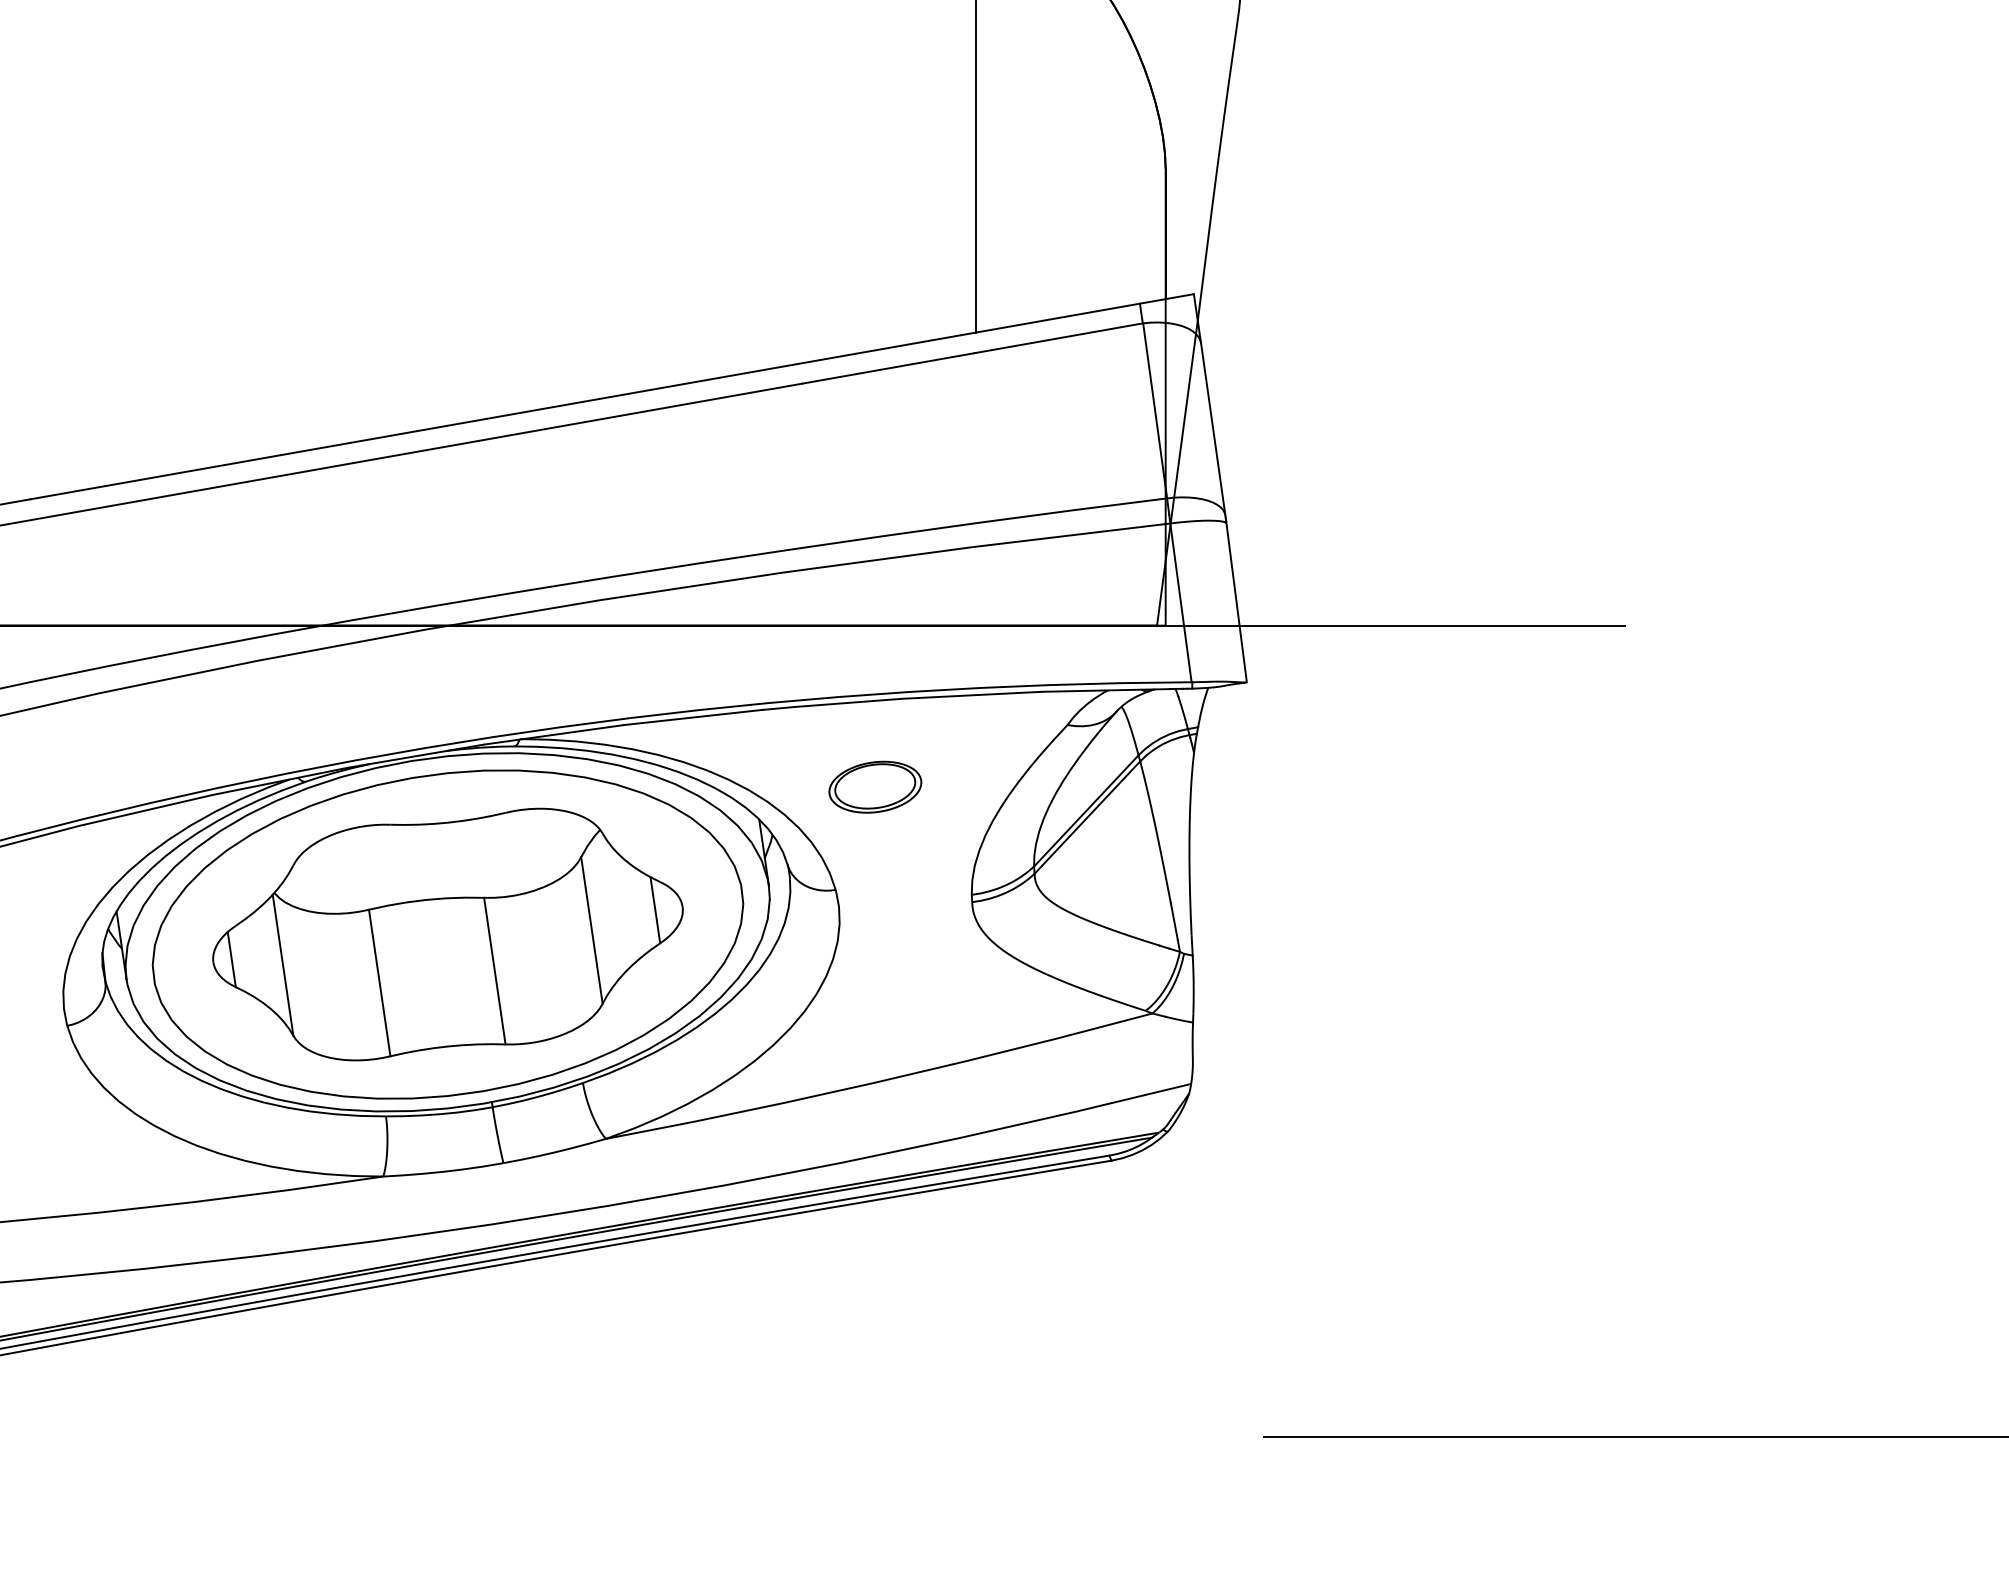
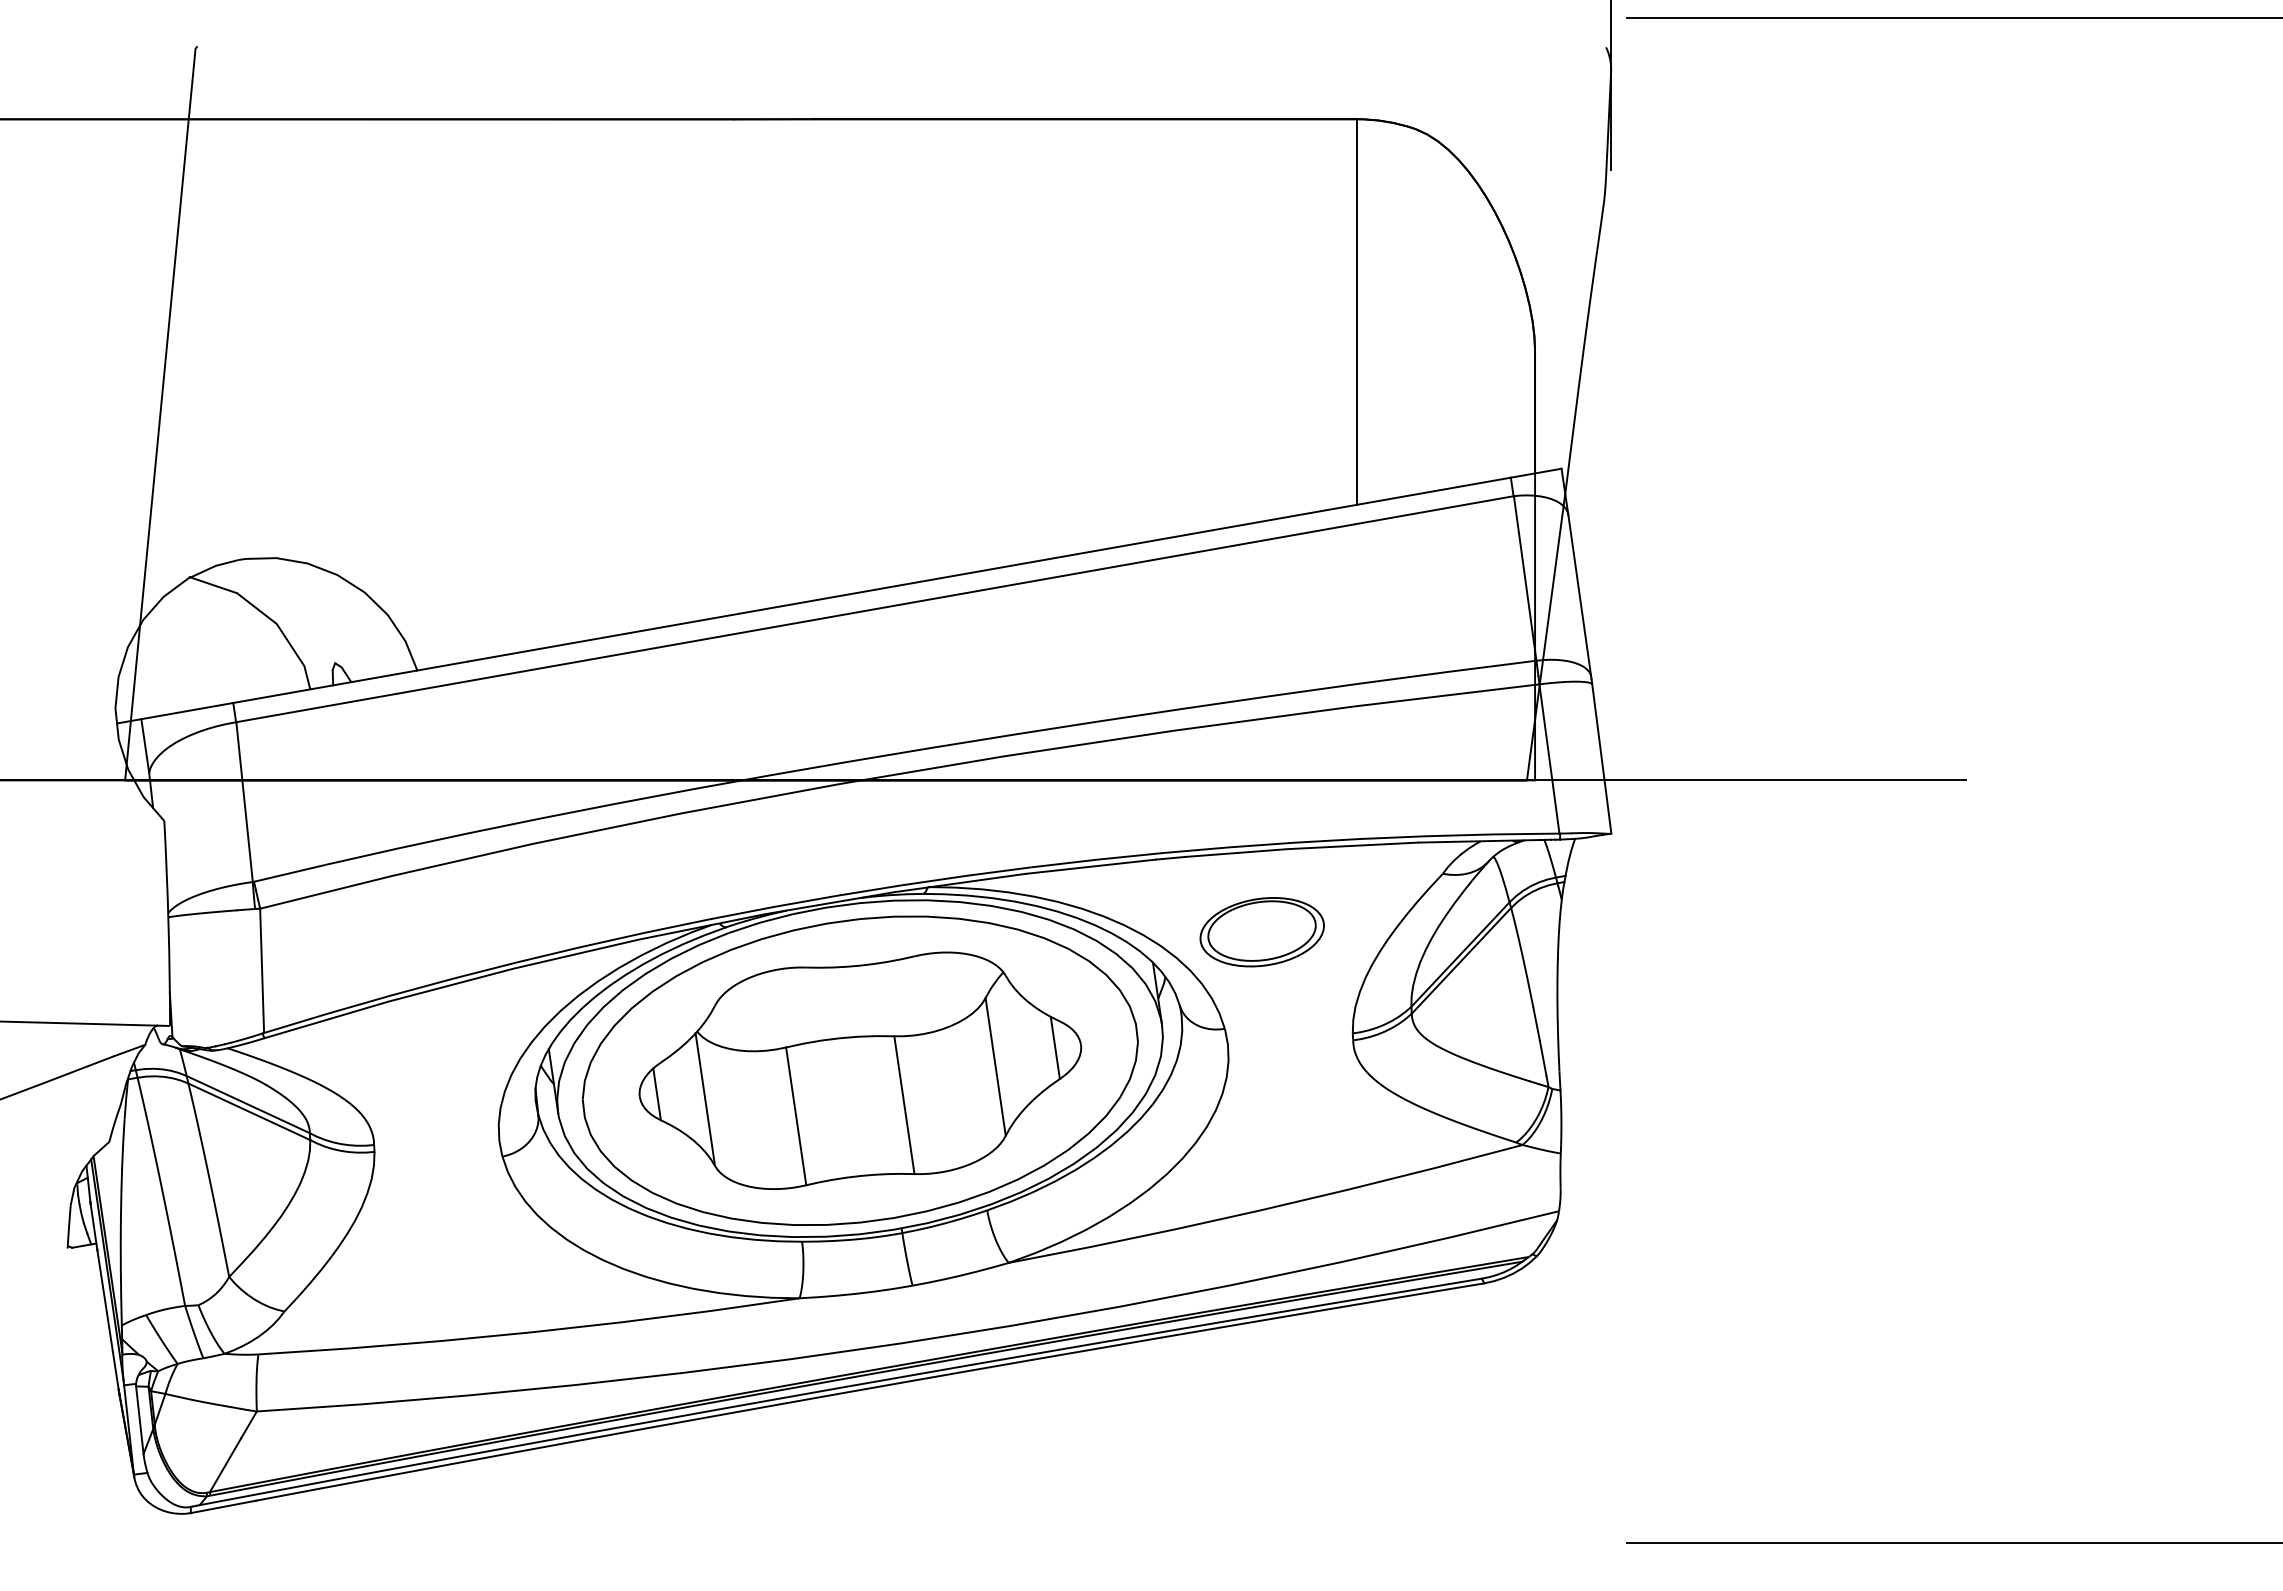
part: (874, 787) -> (1261, 932), size x1.43

